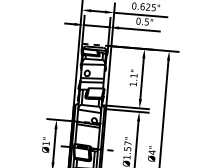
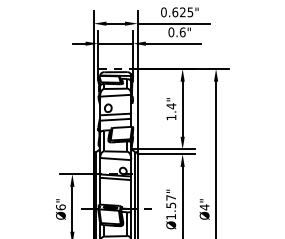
text: (146, 22) -> (182, 32), 0.5" -> 0.6"
text: (134, 76) -> (171, 106), 1.1" -> 1.4"
text: (45, 143) -> (60, 207), Ø1" -> Ø6"

